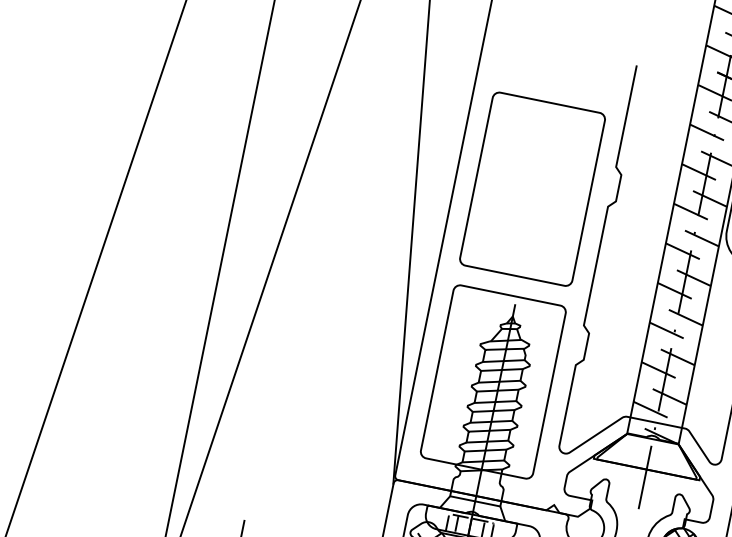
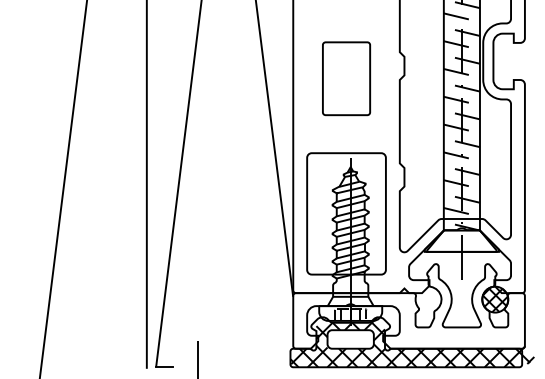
part: (532, 189) -> (346, 78), size x0.6

